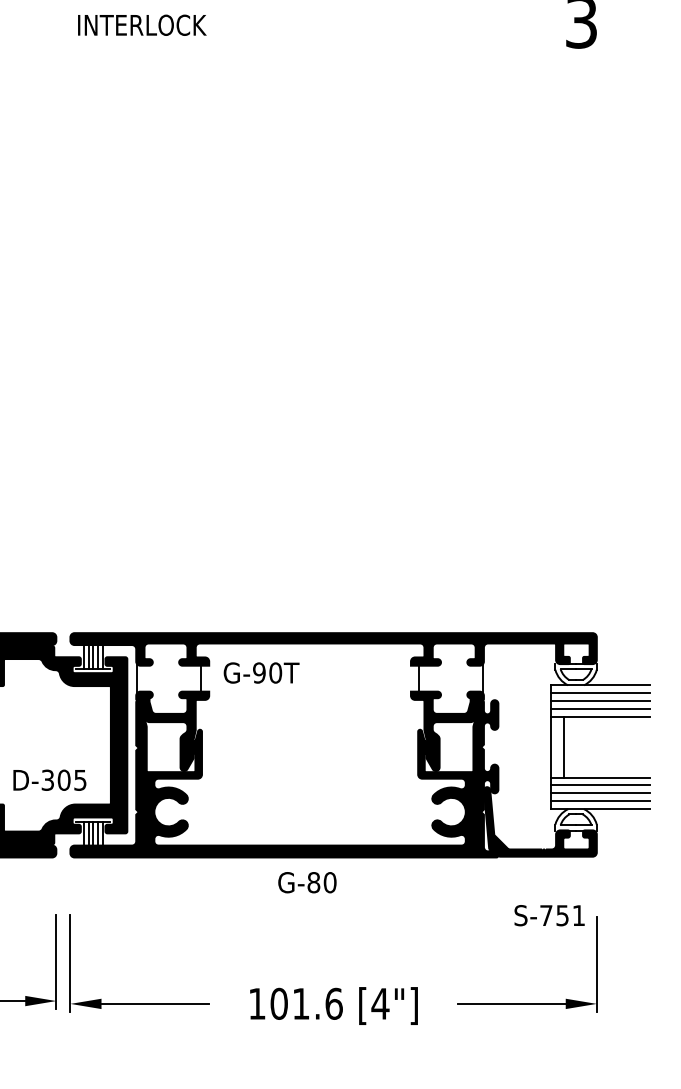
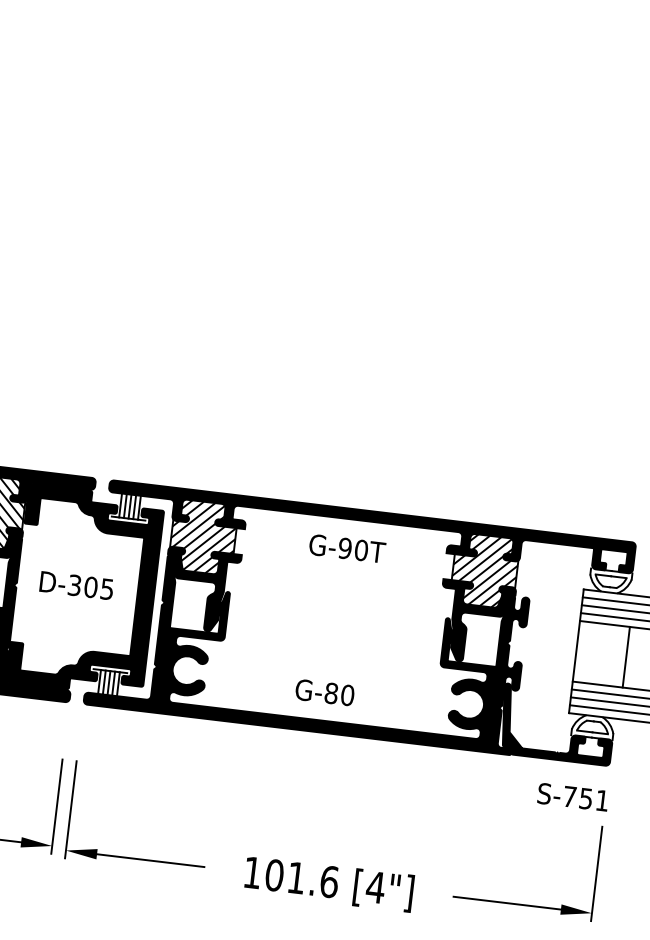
text: (261, 672) -> (347, 548), moved
hatch: (168, 678) -> (202, 537), added
hatch: (450, 678) -> (484, 570), added
line: (563, 746) -> (626, 656), moved
text: (49, 779) -> (76, 584), moved
text: (307, 882) -> (325, 692), moved
text: (549, 915) -> (573, 797), moved

